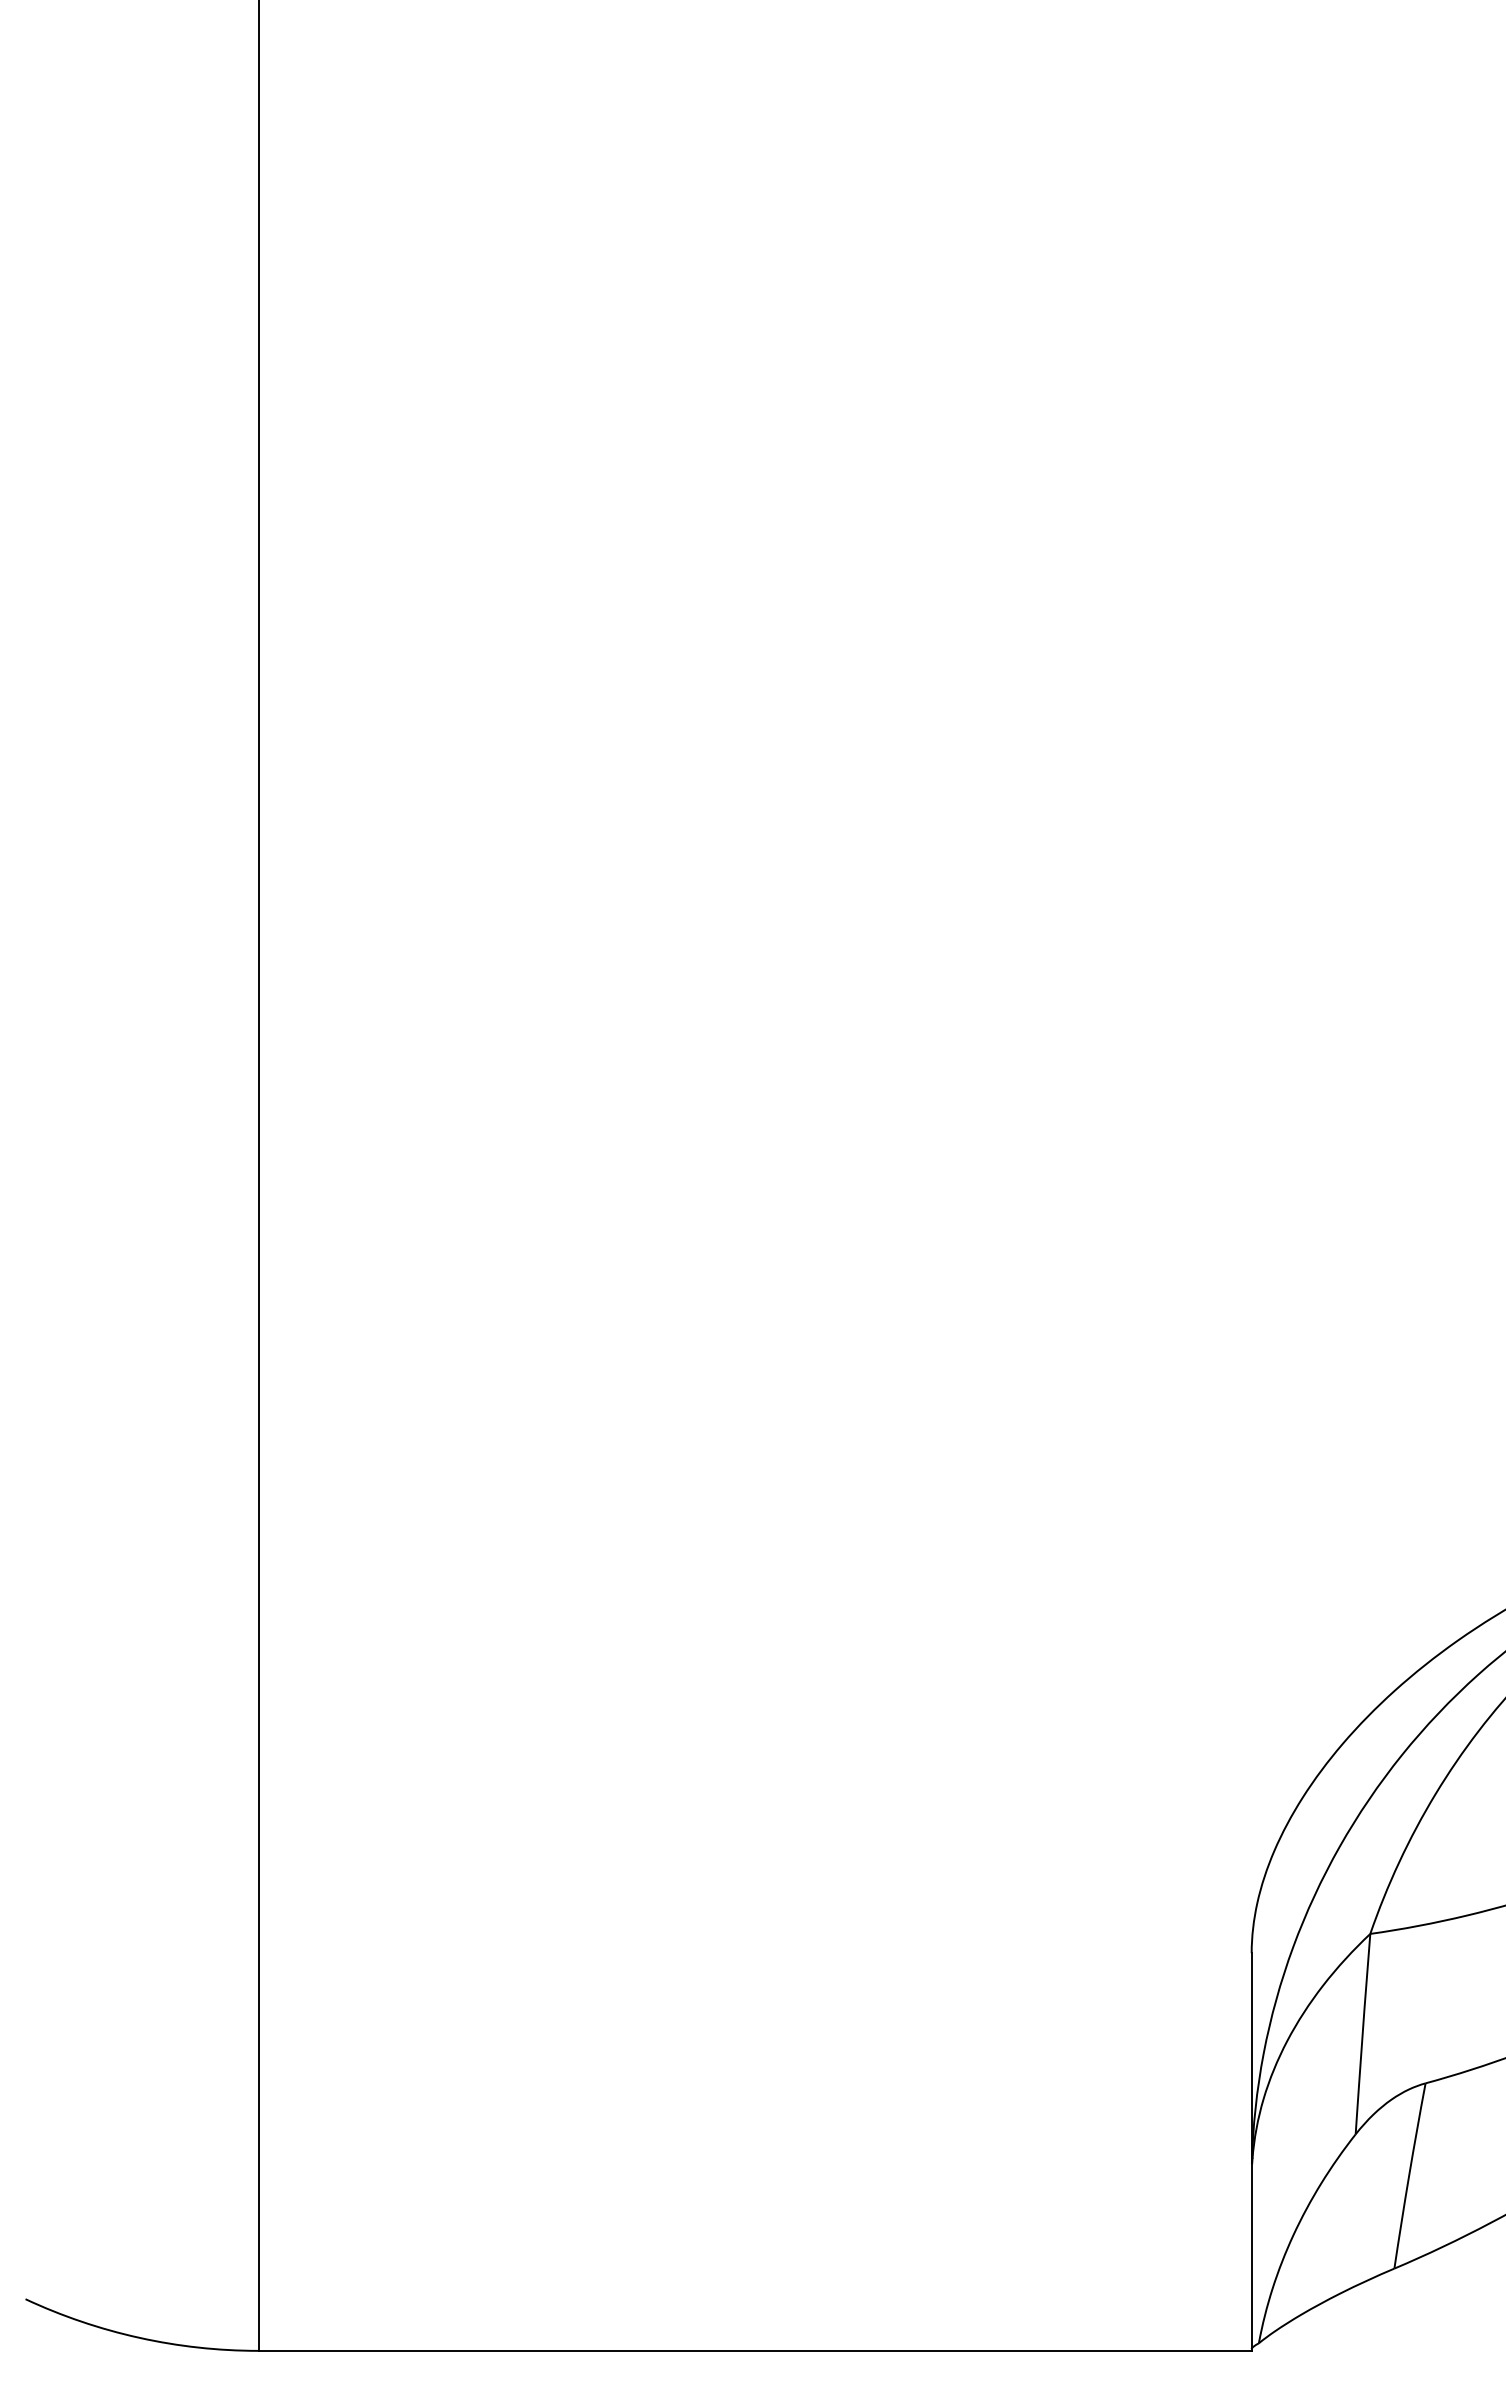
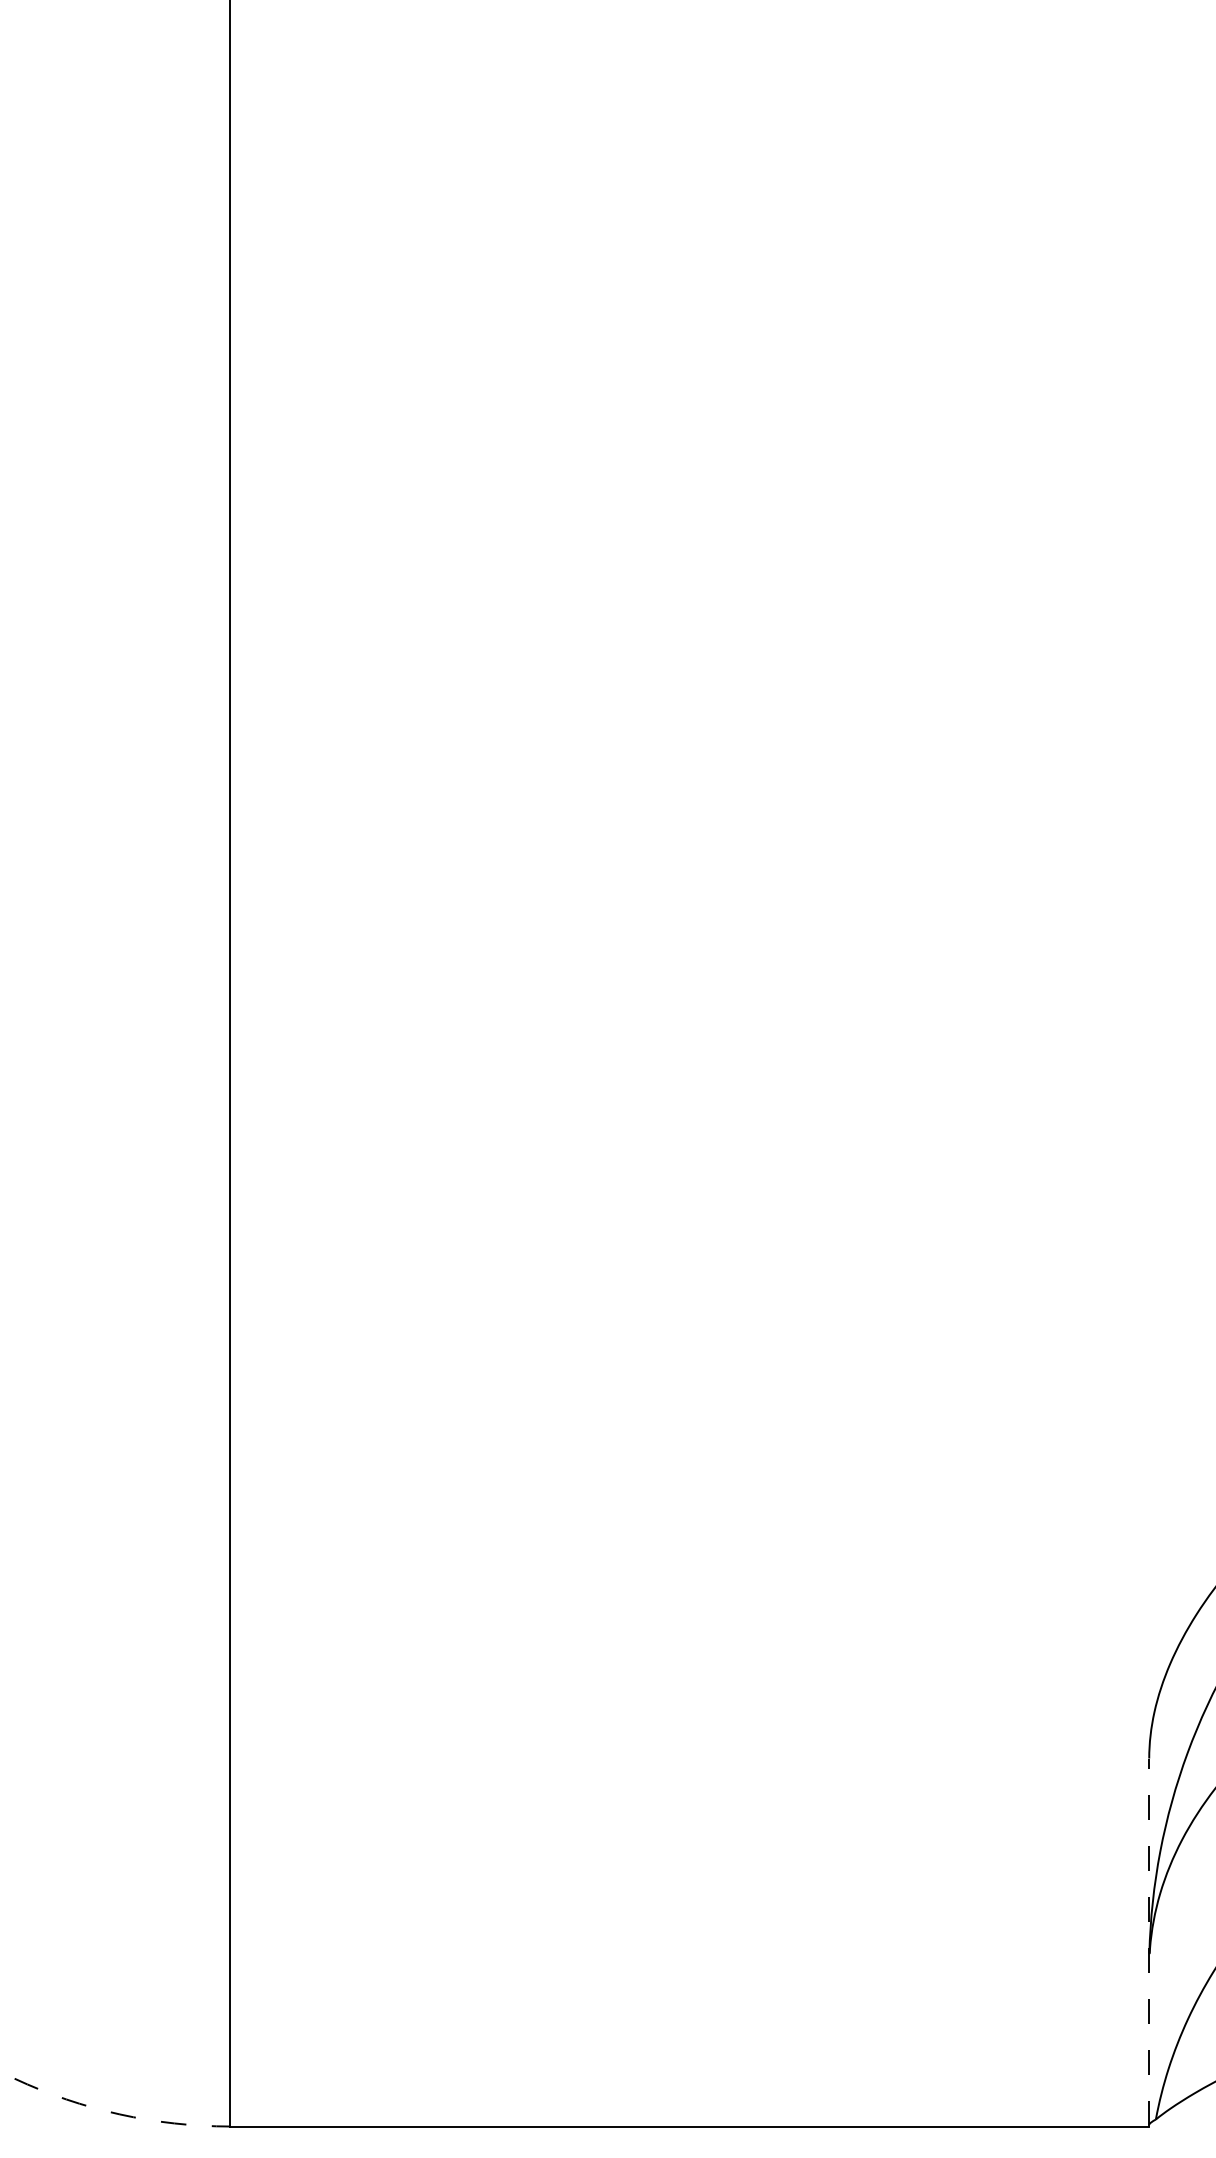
line: (1251, 2152) -> (1149, 1942), solid -> dashed
arc: (139, 2337) -> (120, 2114), solid -> dashed

